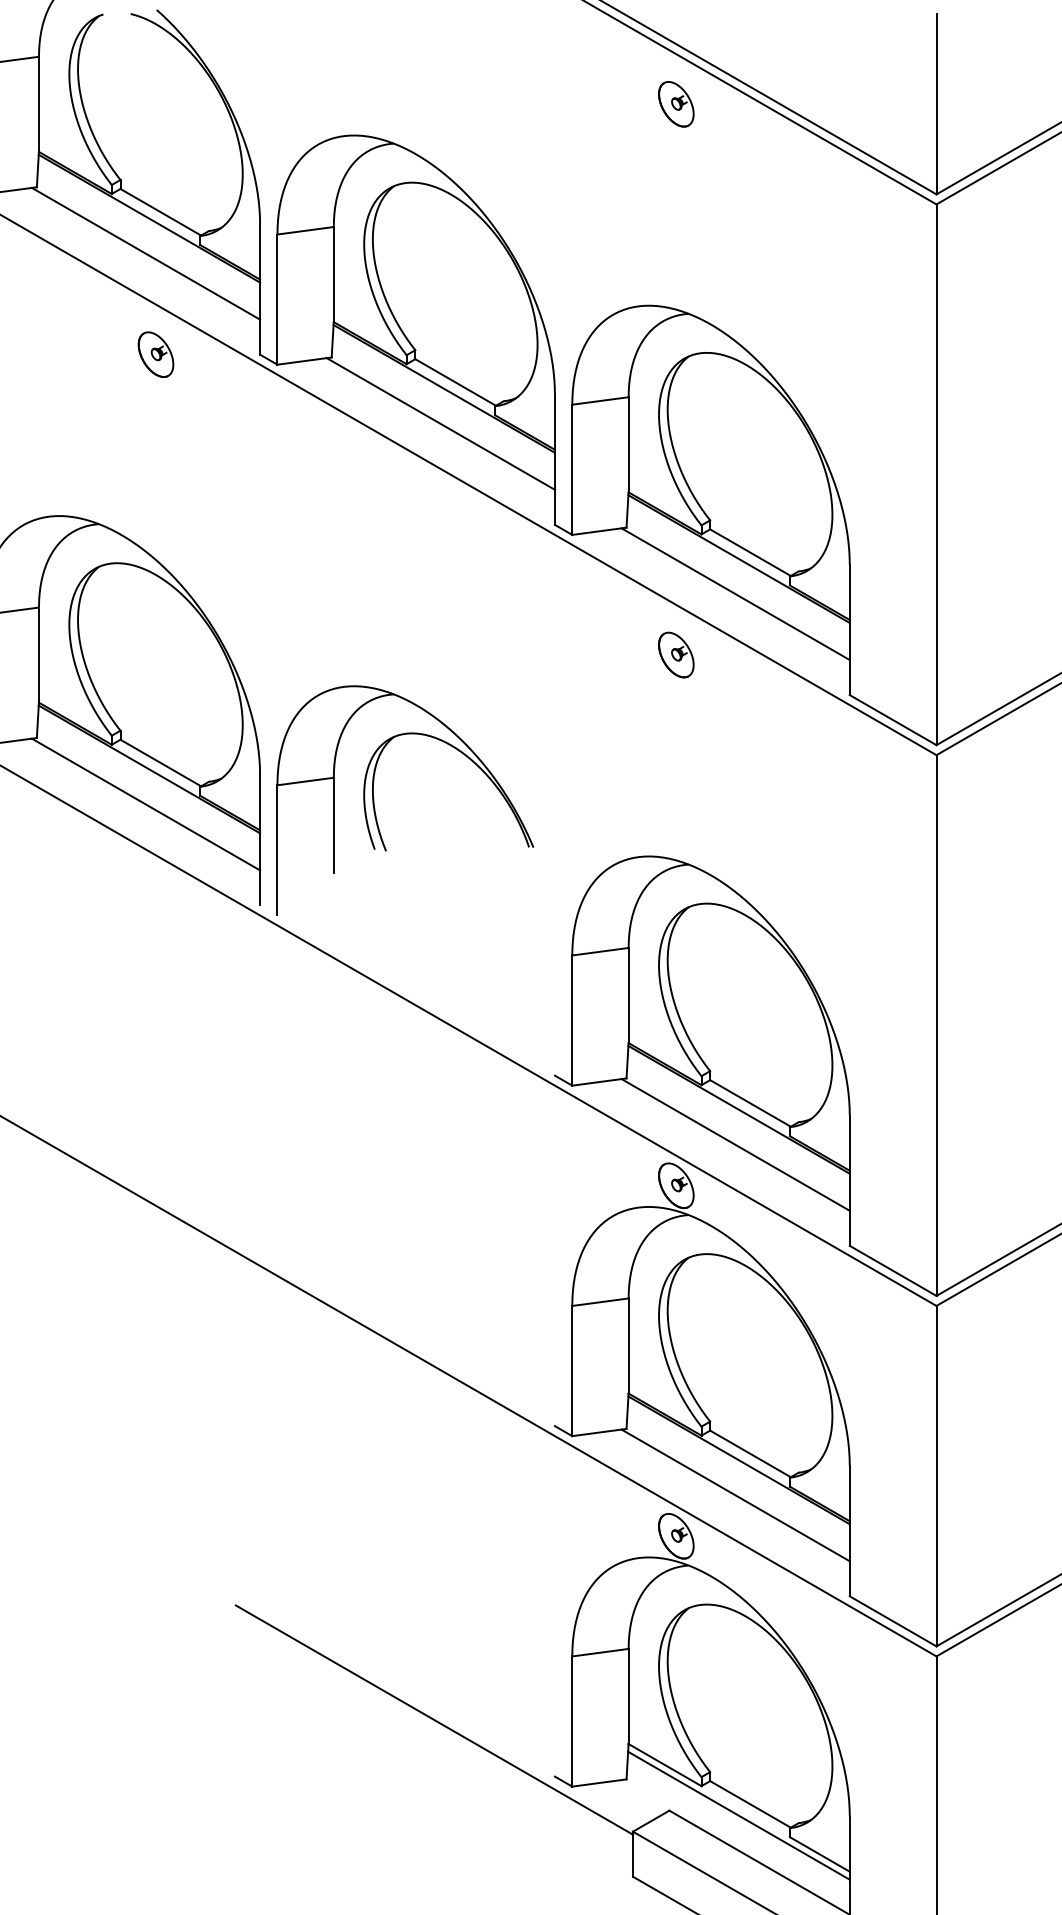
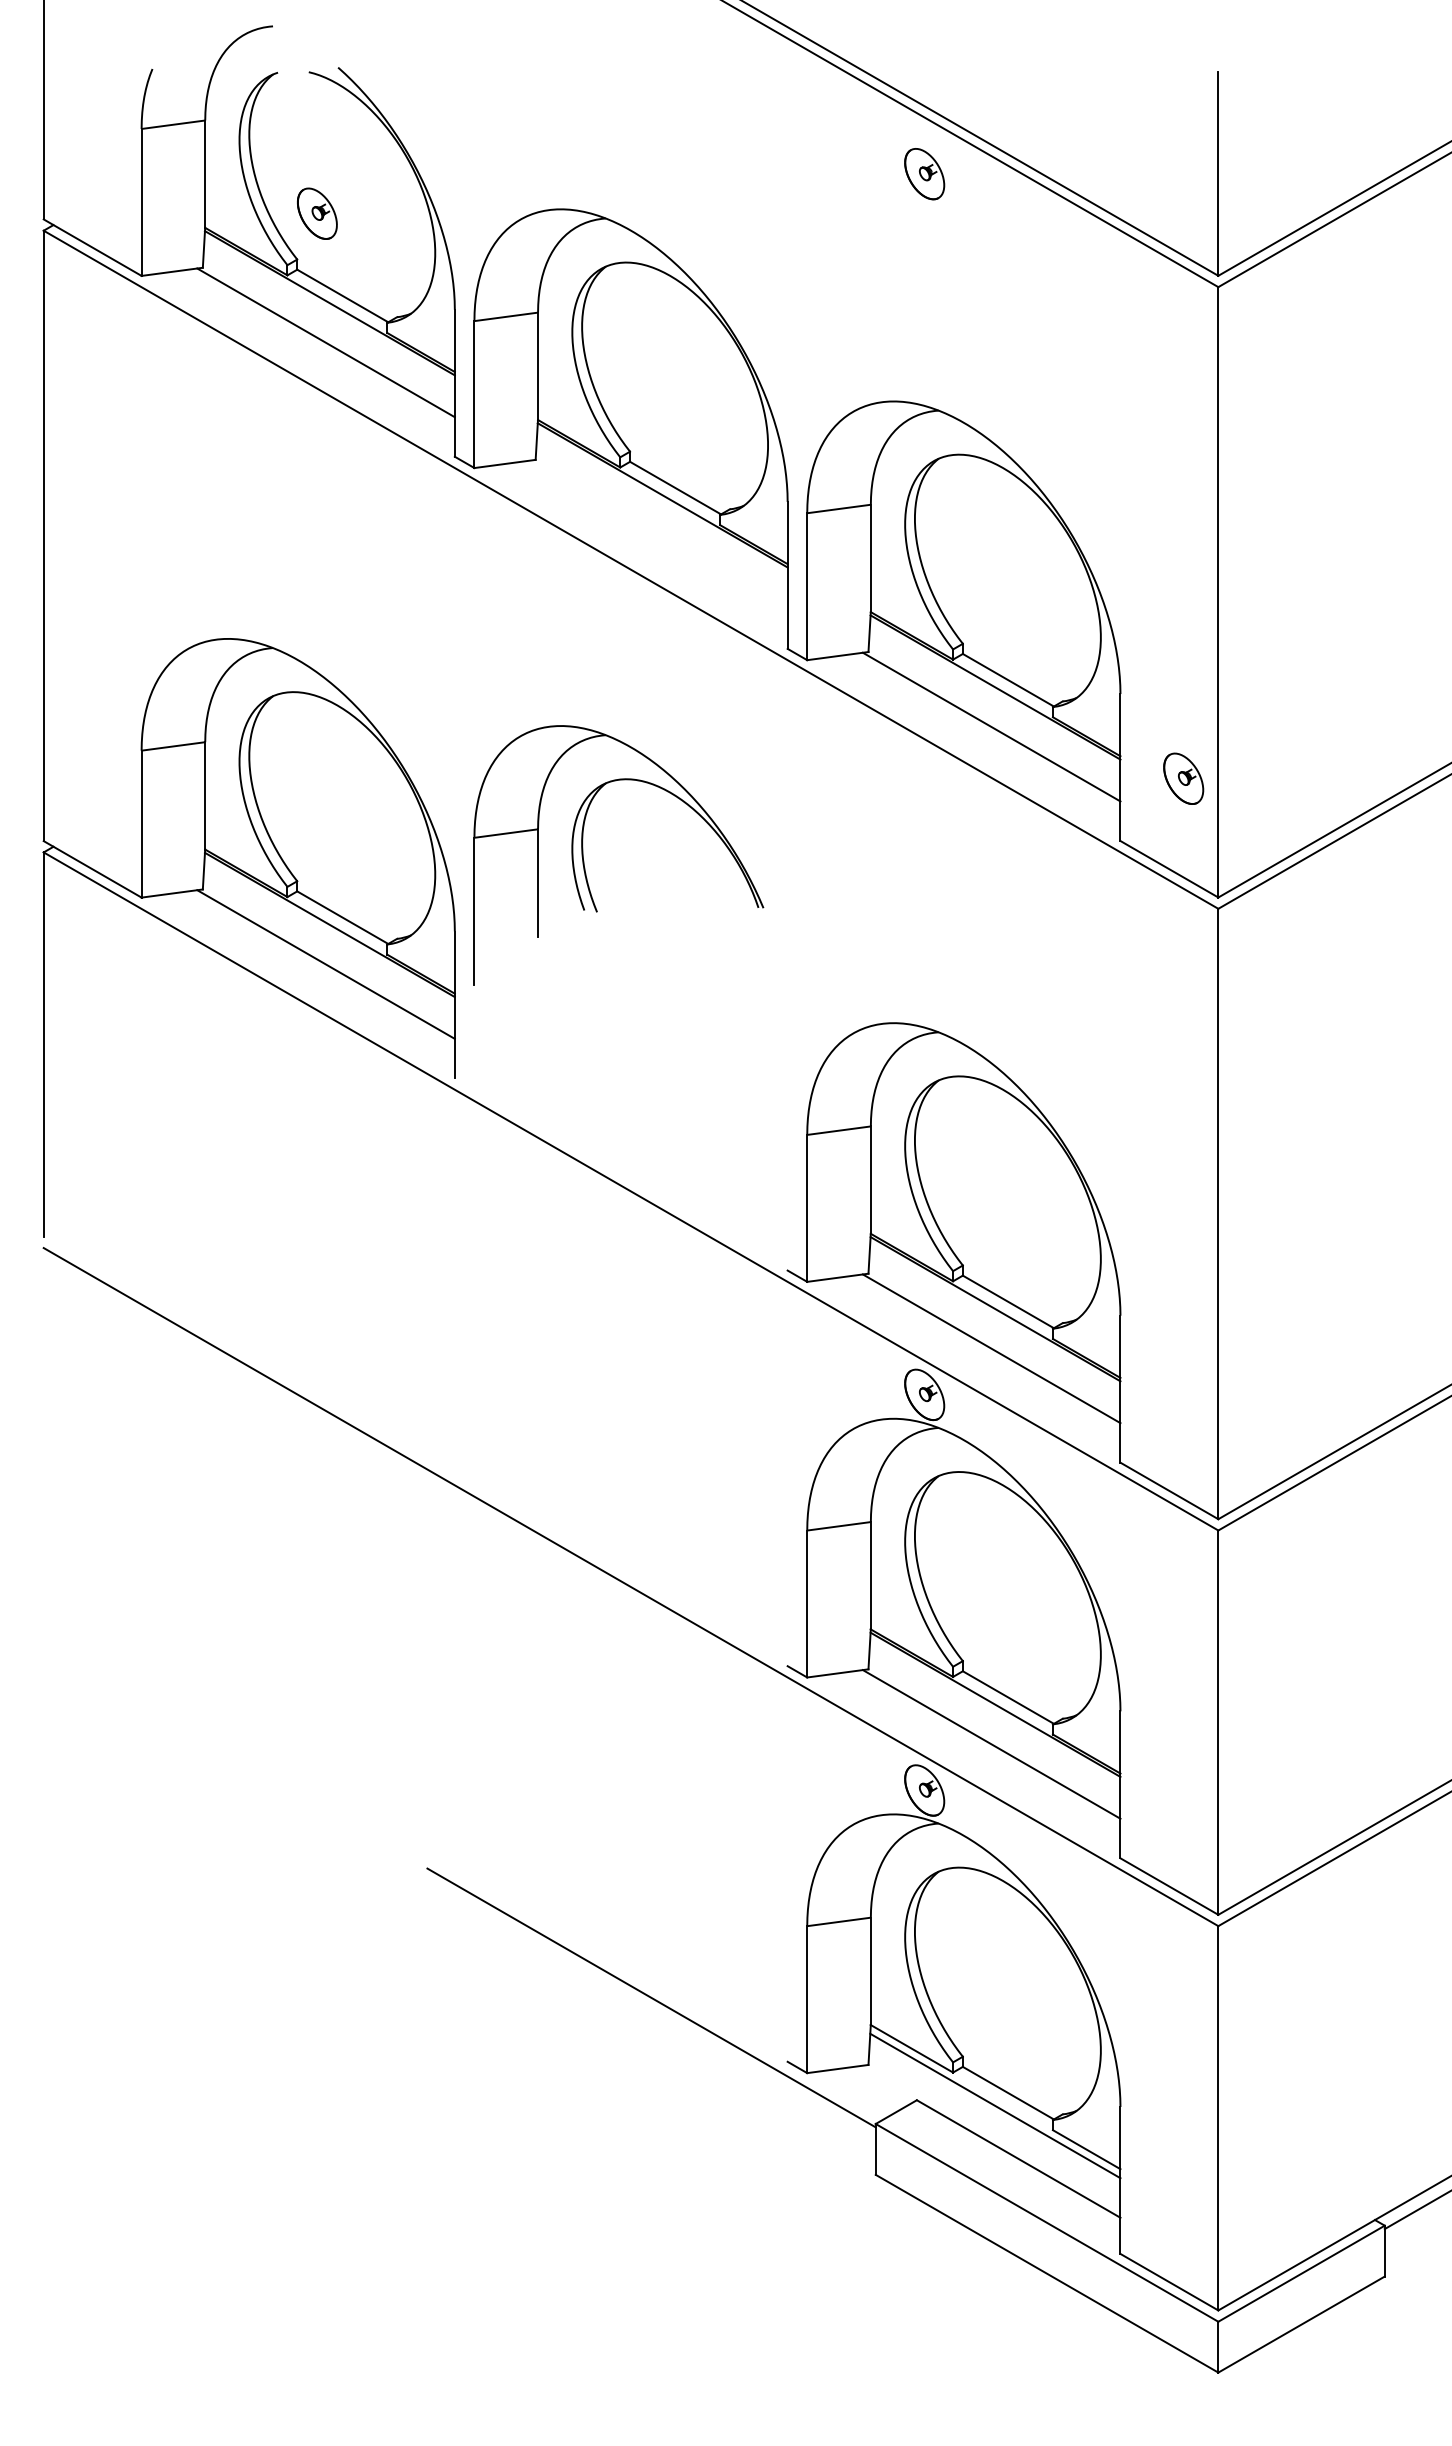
part: (156, 354) -> (317, 213), moved
line: (440, 423) -> (658, 534), removed
part: (676, 654) -> (1183, 778), moved
part: (374, 805) -> (584, 860), moved

